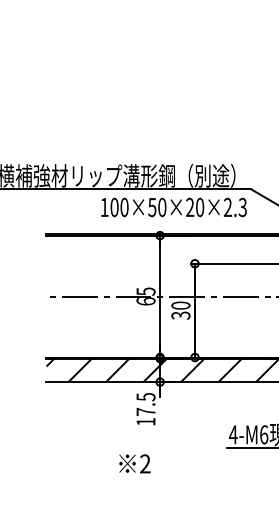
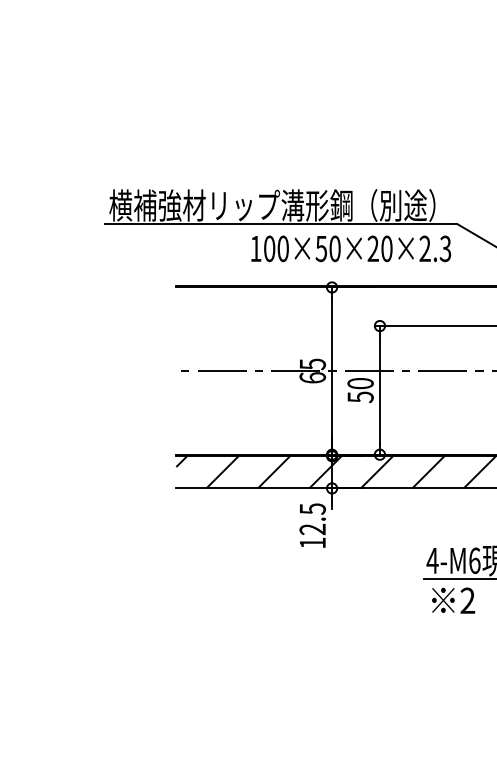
text: (180, 315) -> (360, 396), 30 -> 50
text: (145, 412) -> (312, 529), 17.5 -> 12.5
text: (134, 463) -> (453, 600), moved

